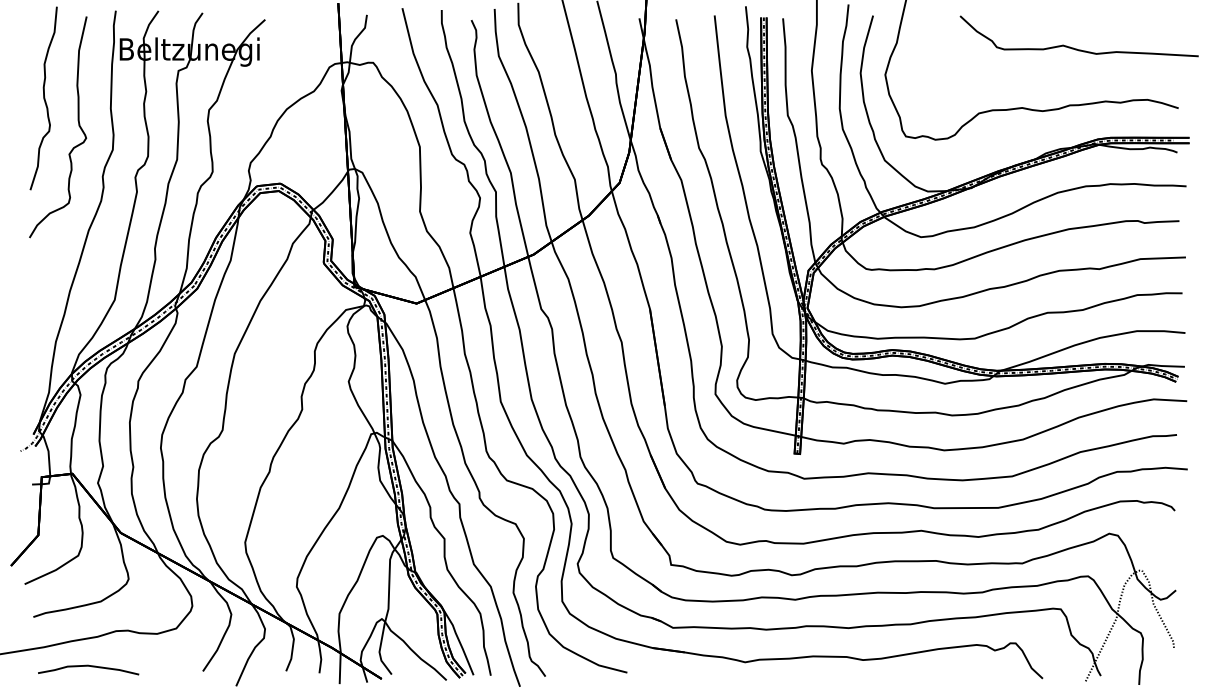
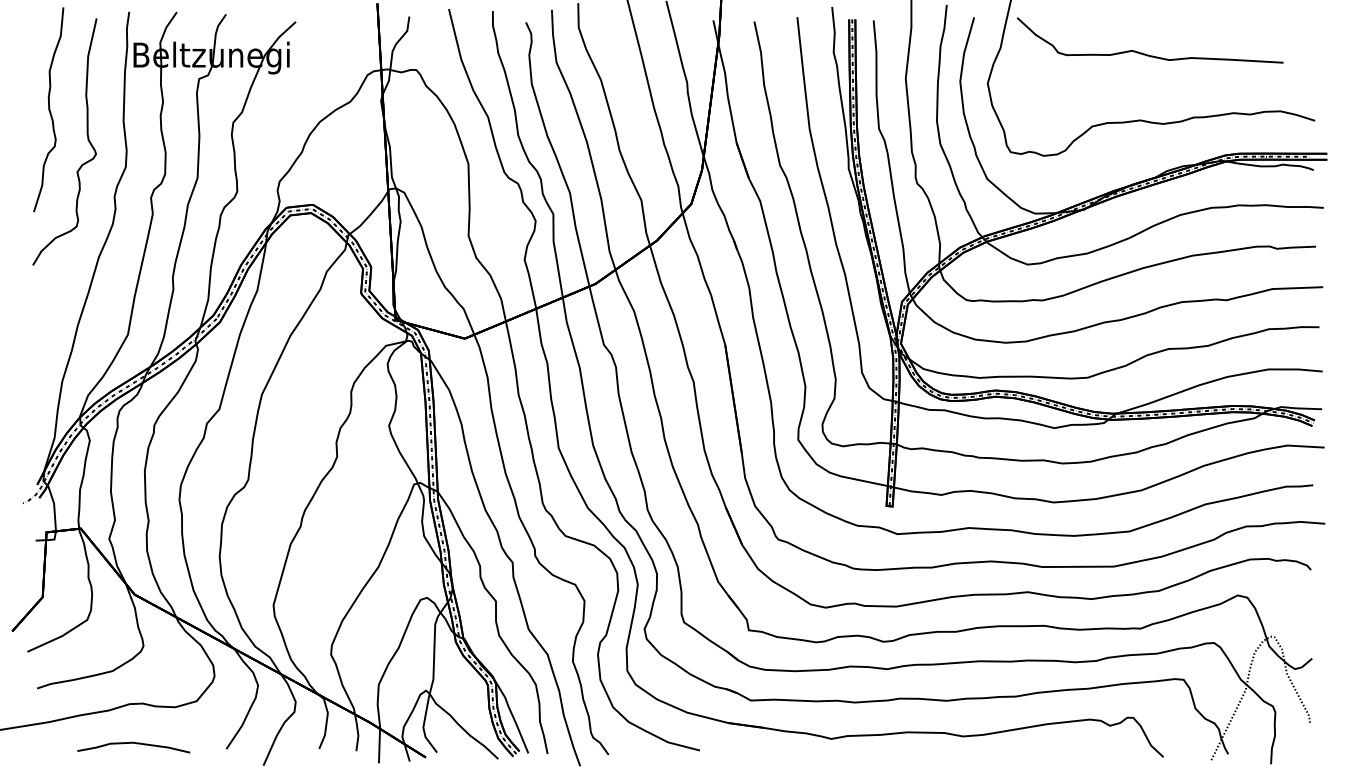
curve: (1075, 48) -> (1145, 53), moved
curve: (88, 666) -> (133, 743), moved

